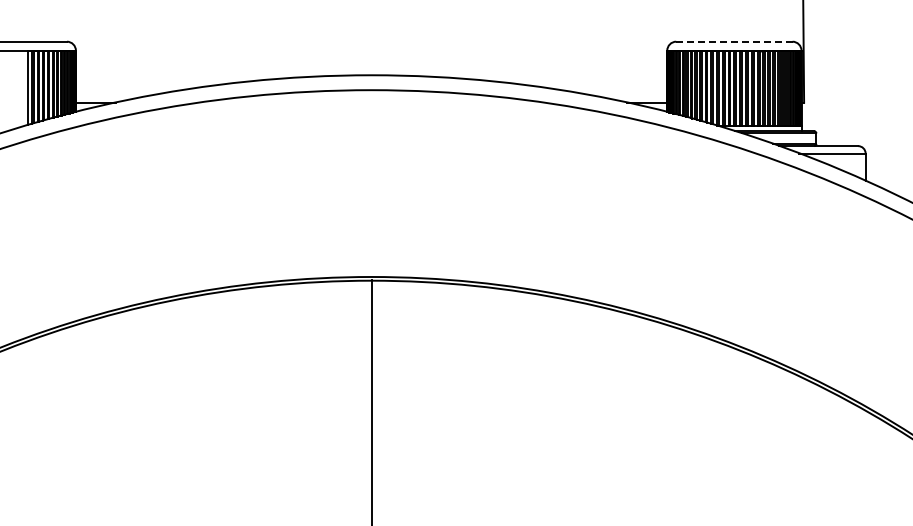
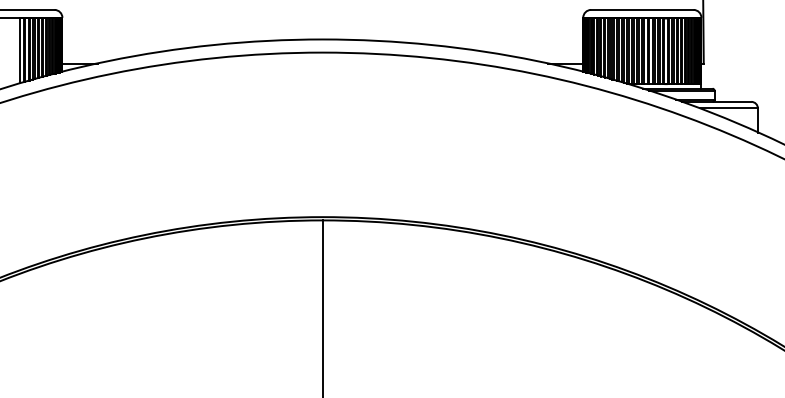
line: (734, 41) -> (642, 9), dashed -> solid

